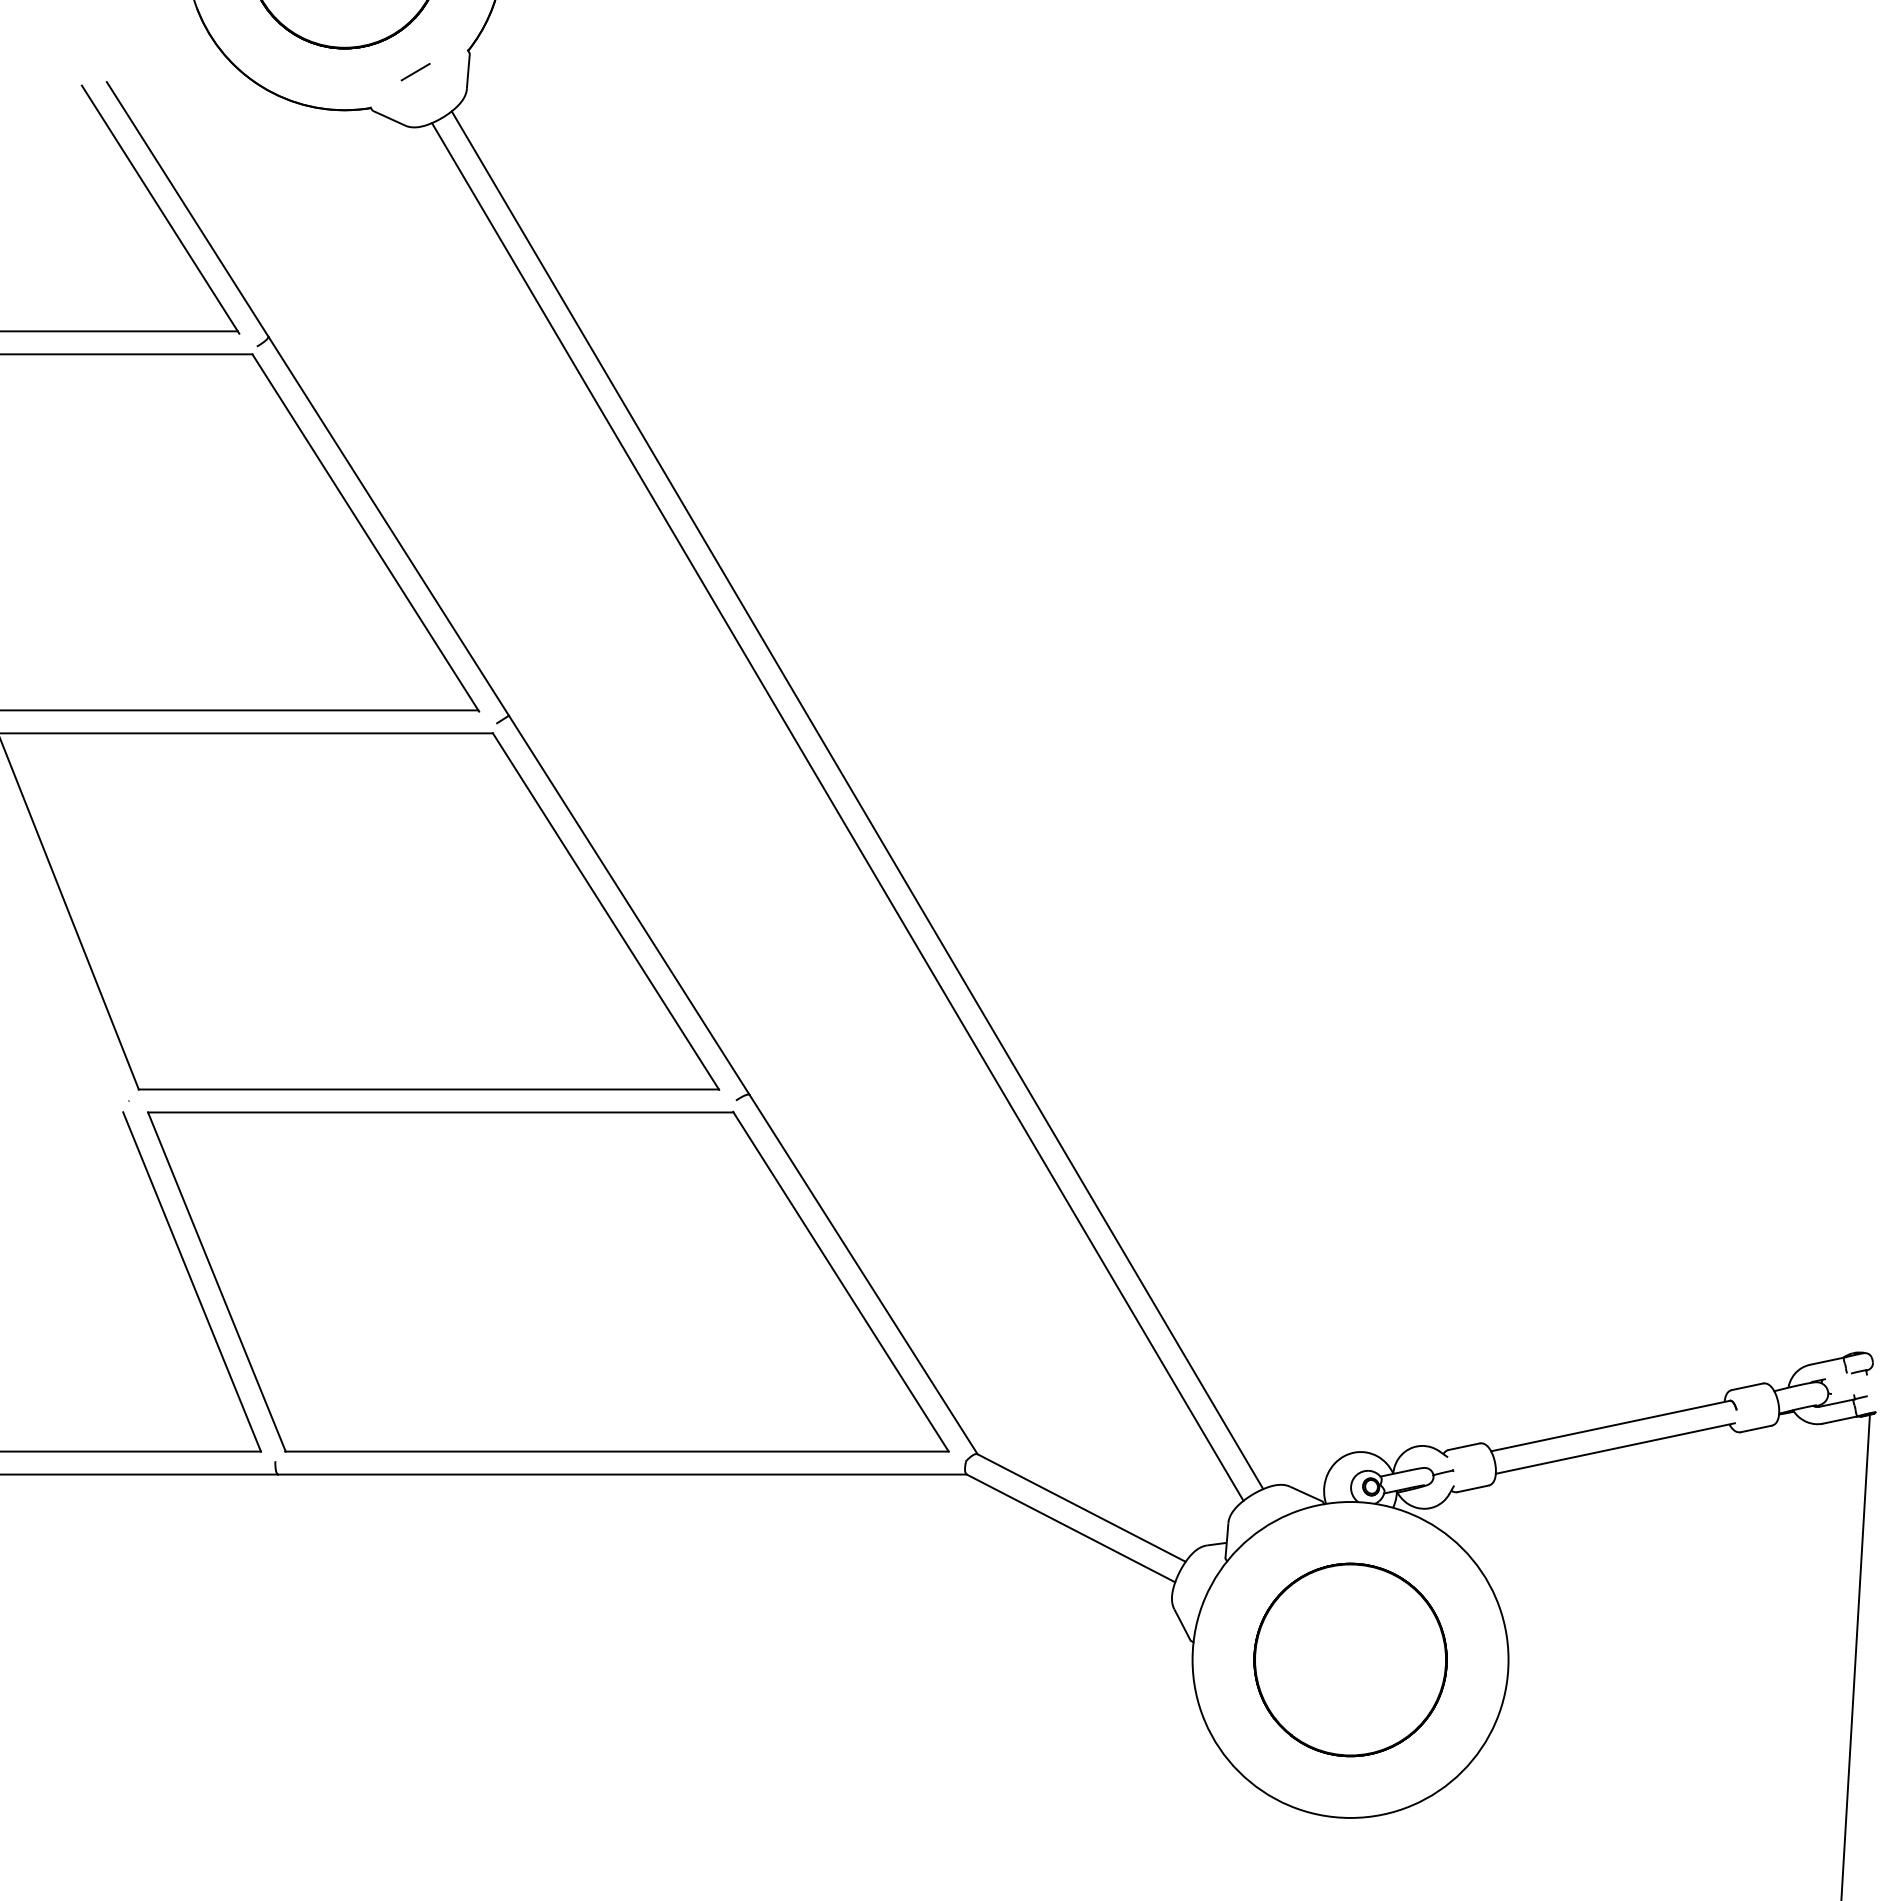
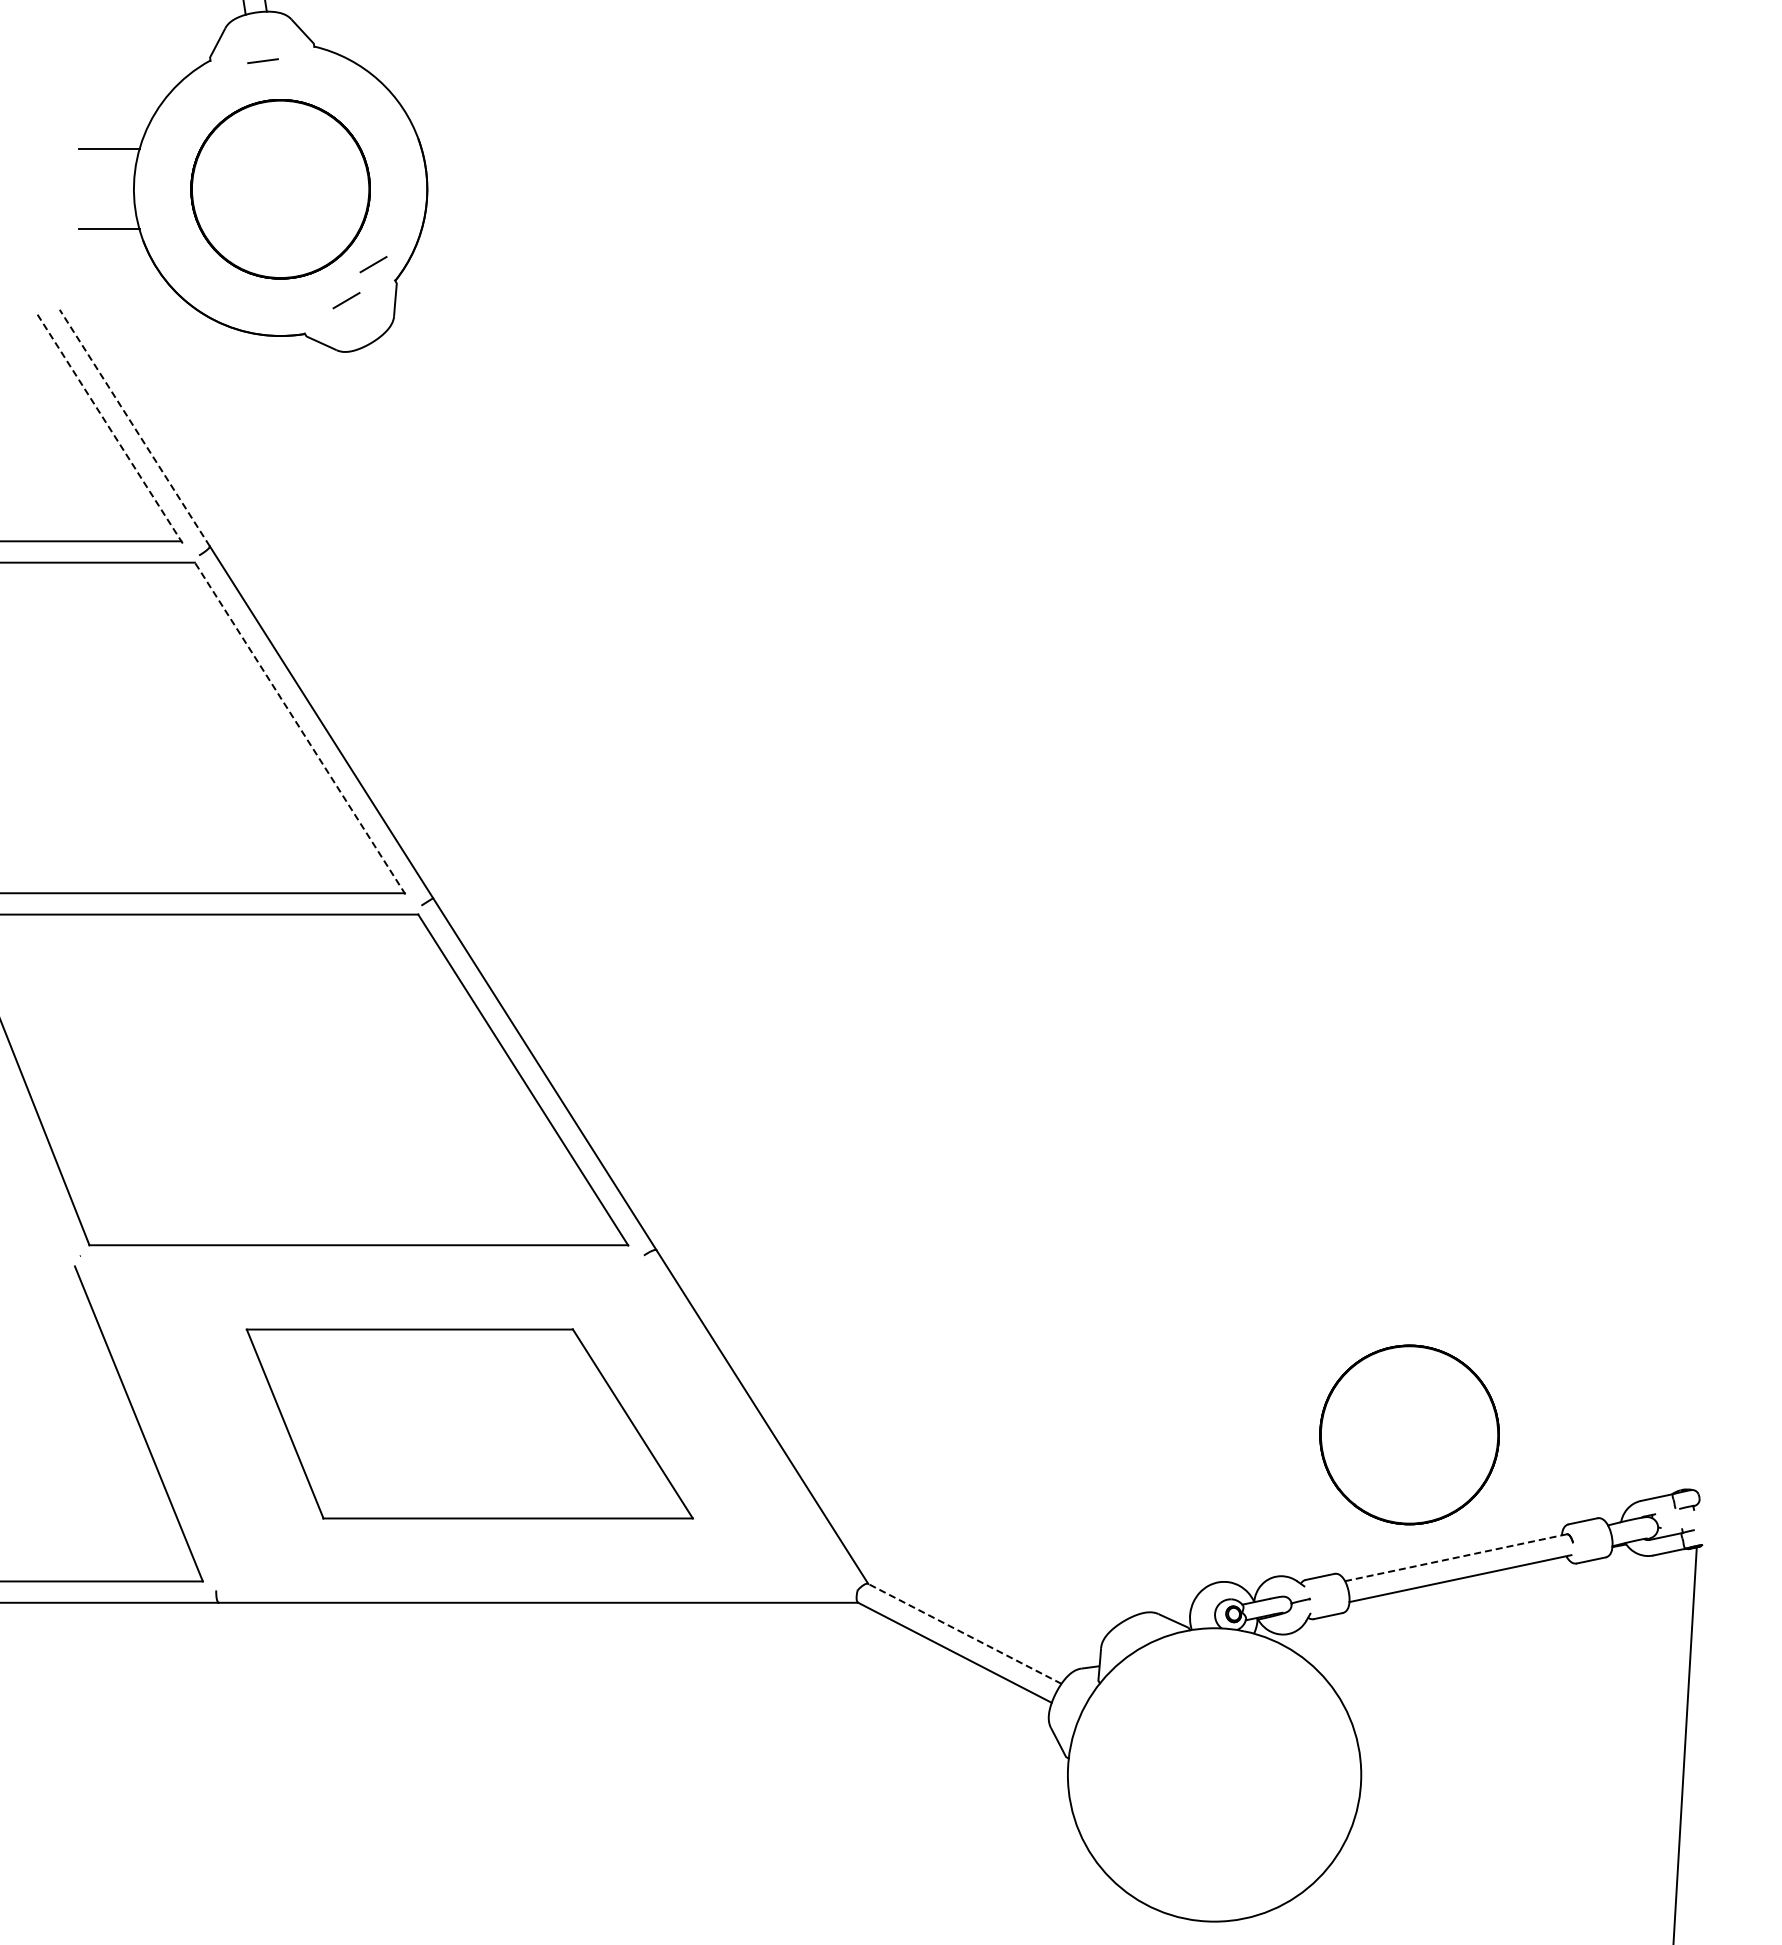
line: (444, 33) -> (373, 264), added
line: (160, 208) -> (109, 427), solid -> dashed
line: (187, 208) -> (134, 427), solid -> dashed
line: (365, 532) -> (299, 728), solid -> dashed
line: (857, 800) -> (756, 976), removed
line: (837, 811) -> (738, 987), removed
part: (548, 1281) -> (469, 1423), size x0.6
line: (1611, 1425) -> (1456, 1557), solid -> dashed
line: (1081, 1507) -> (964, 1633), solid -> dashed
part: (1350, 1659) -> (1409, 1434), moved

